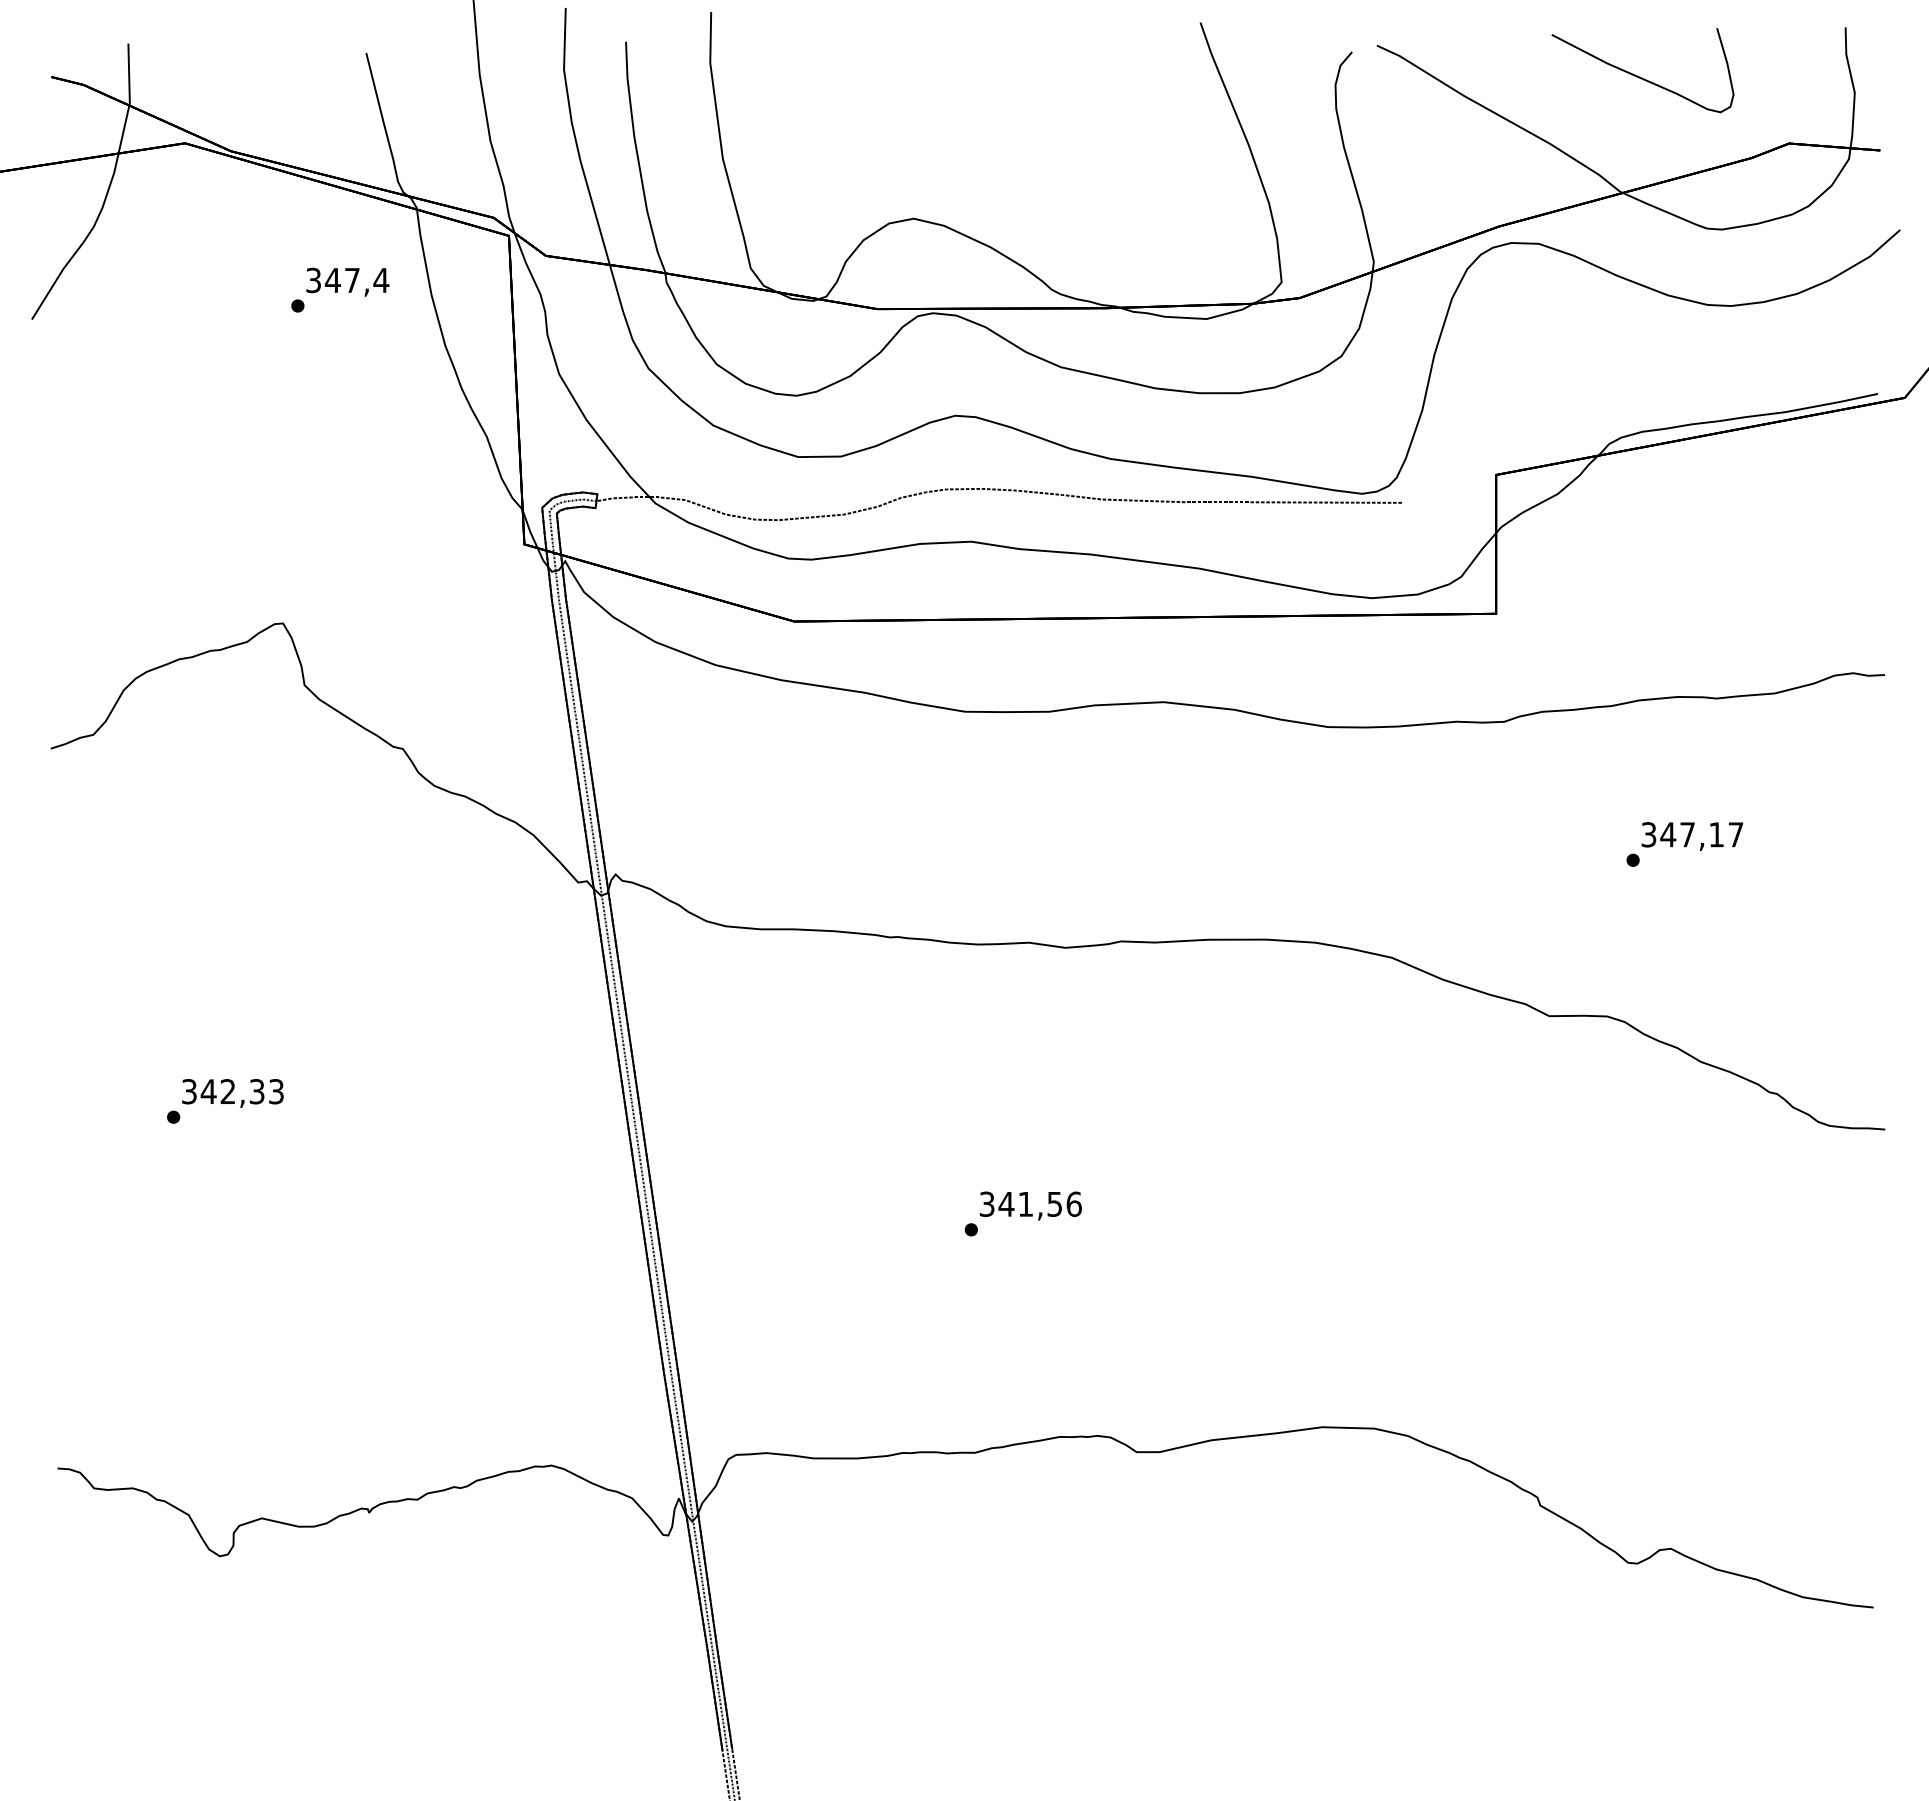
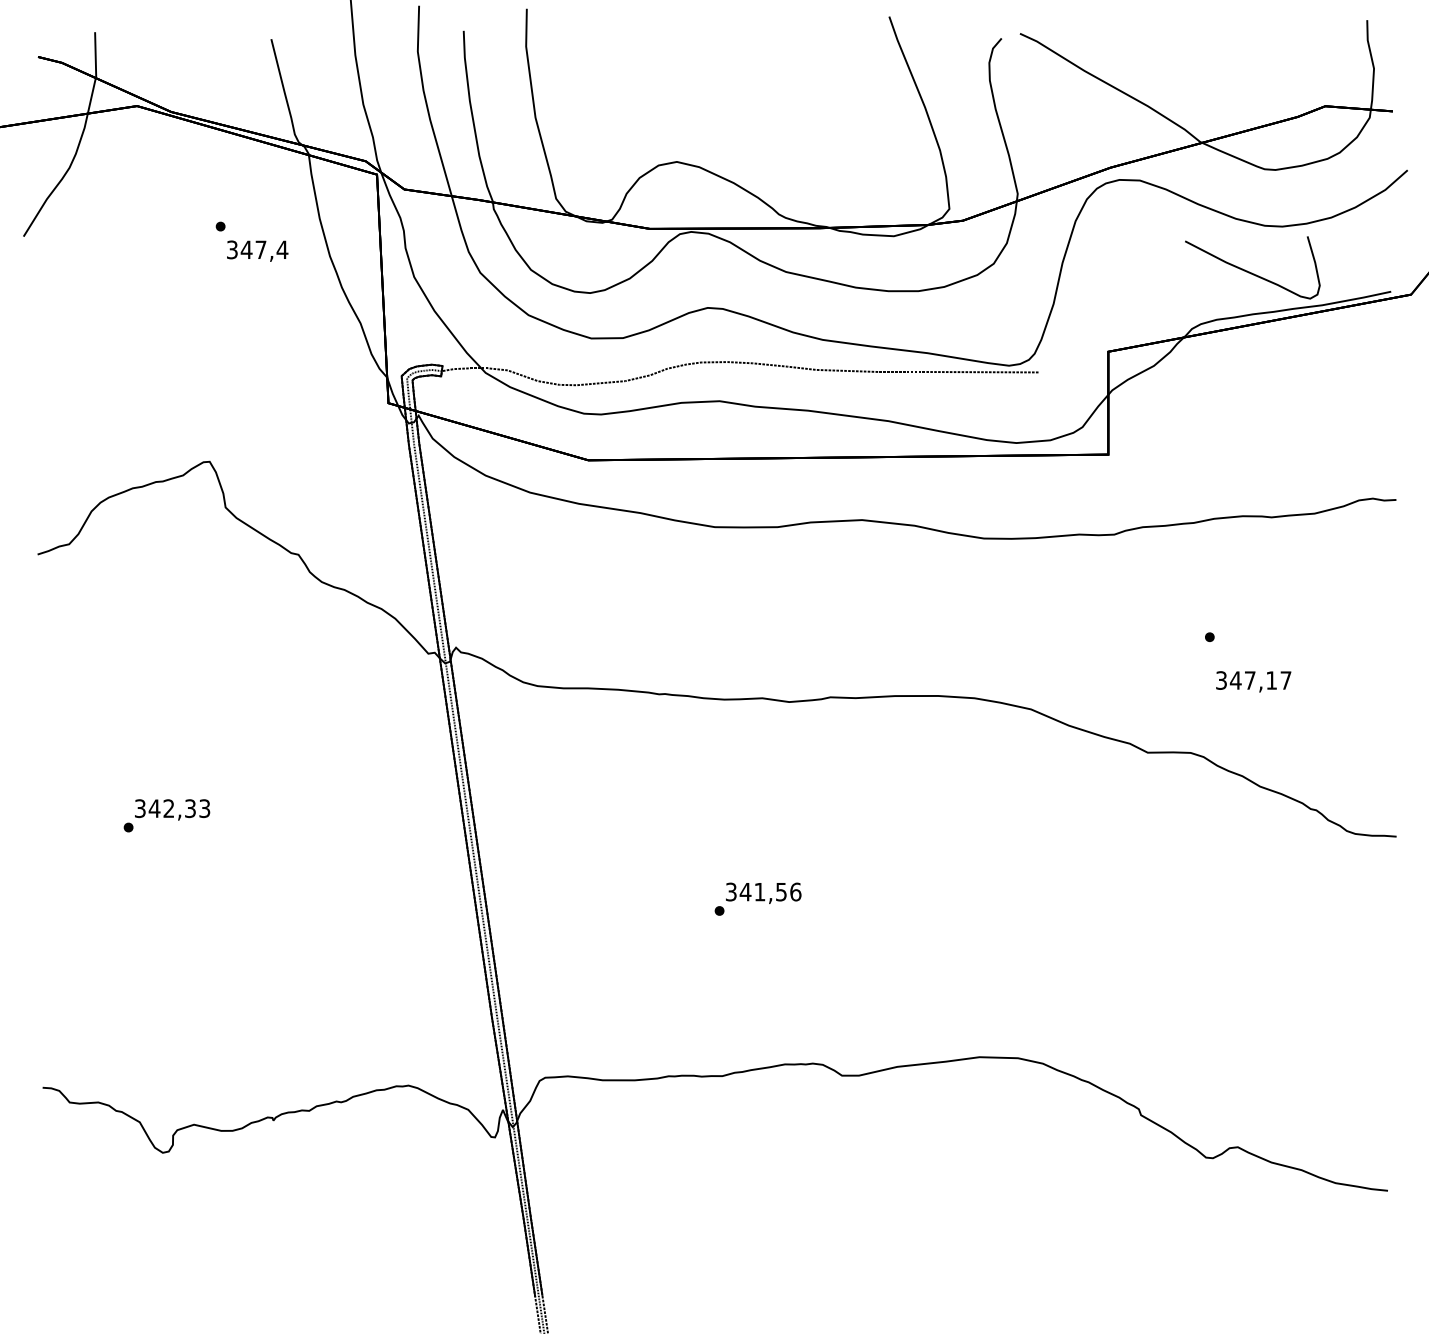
curve: (1640, 76) -> (1250, 272), moved
text: (347, 281) -> (257, 250), moved
text: (1692, 836) -> (1253, 681), moved

